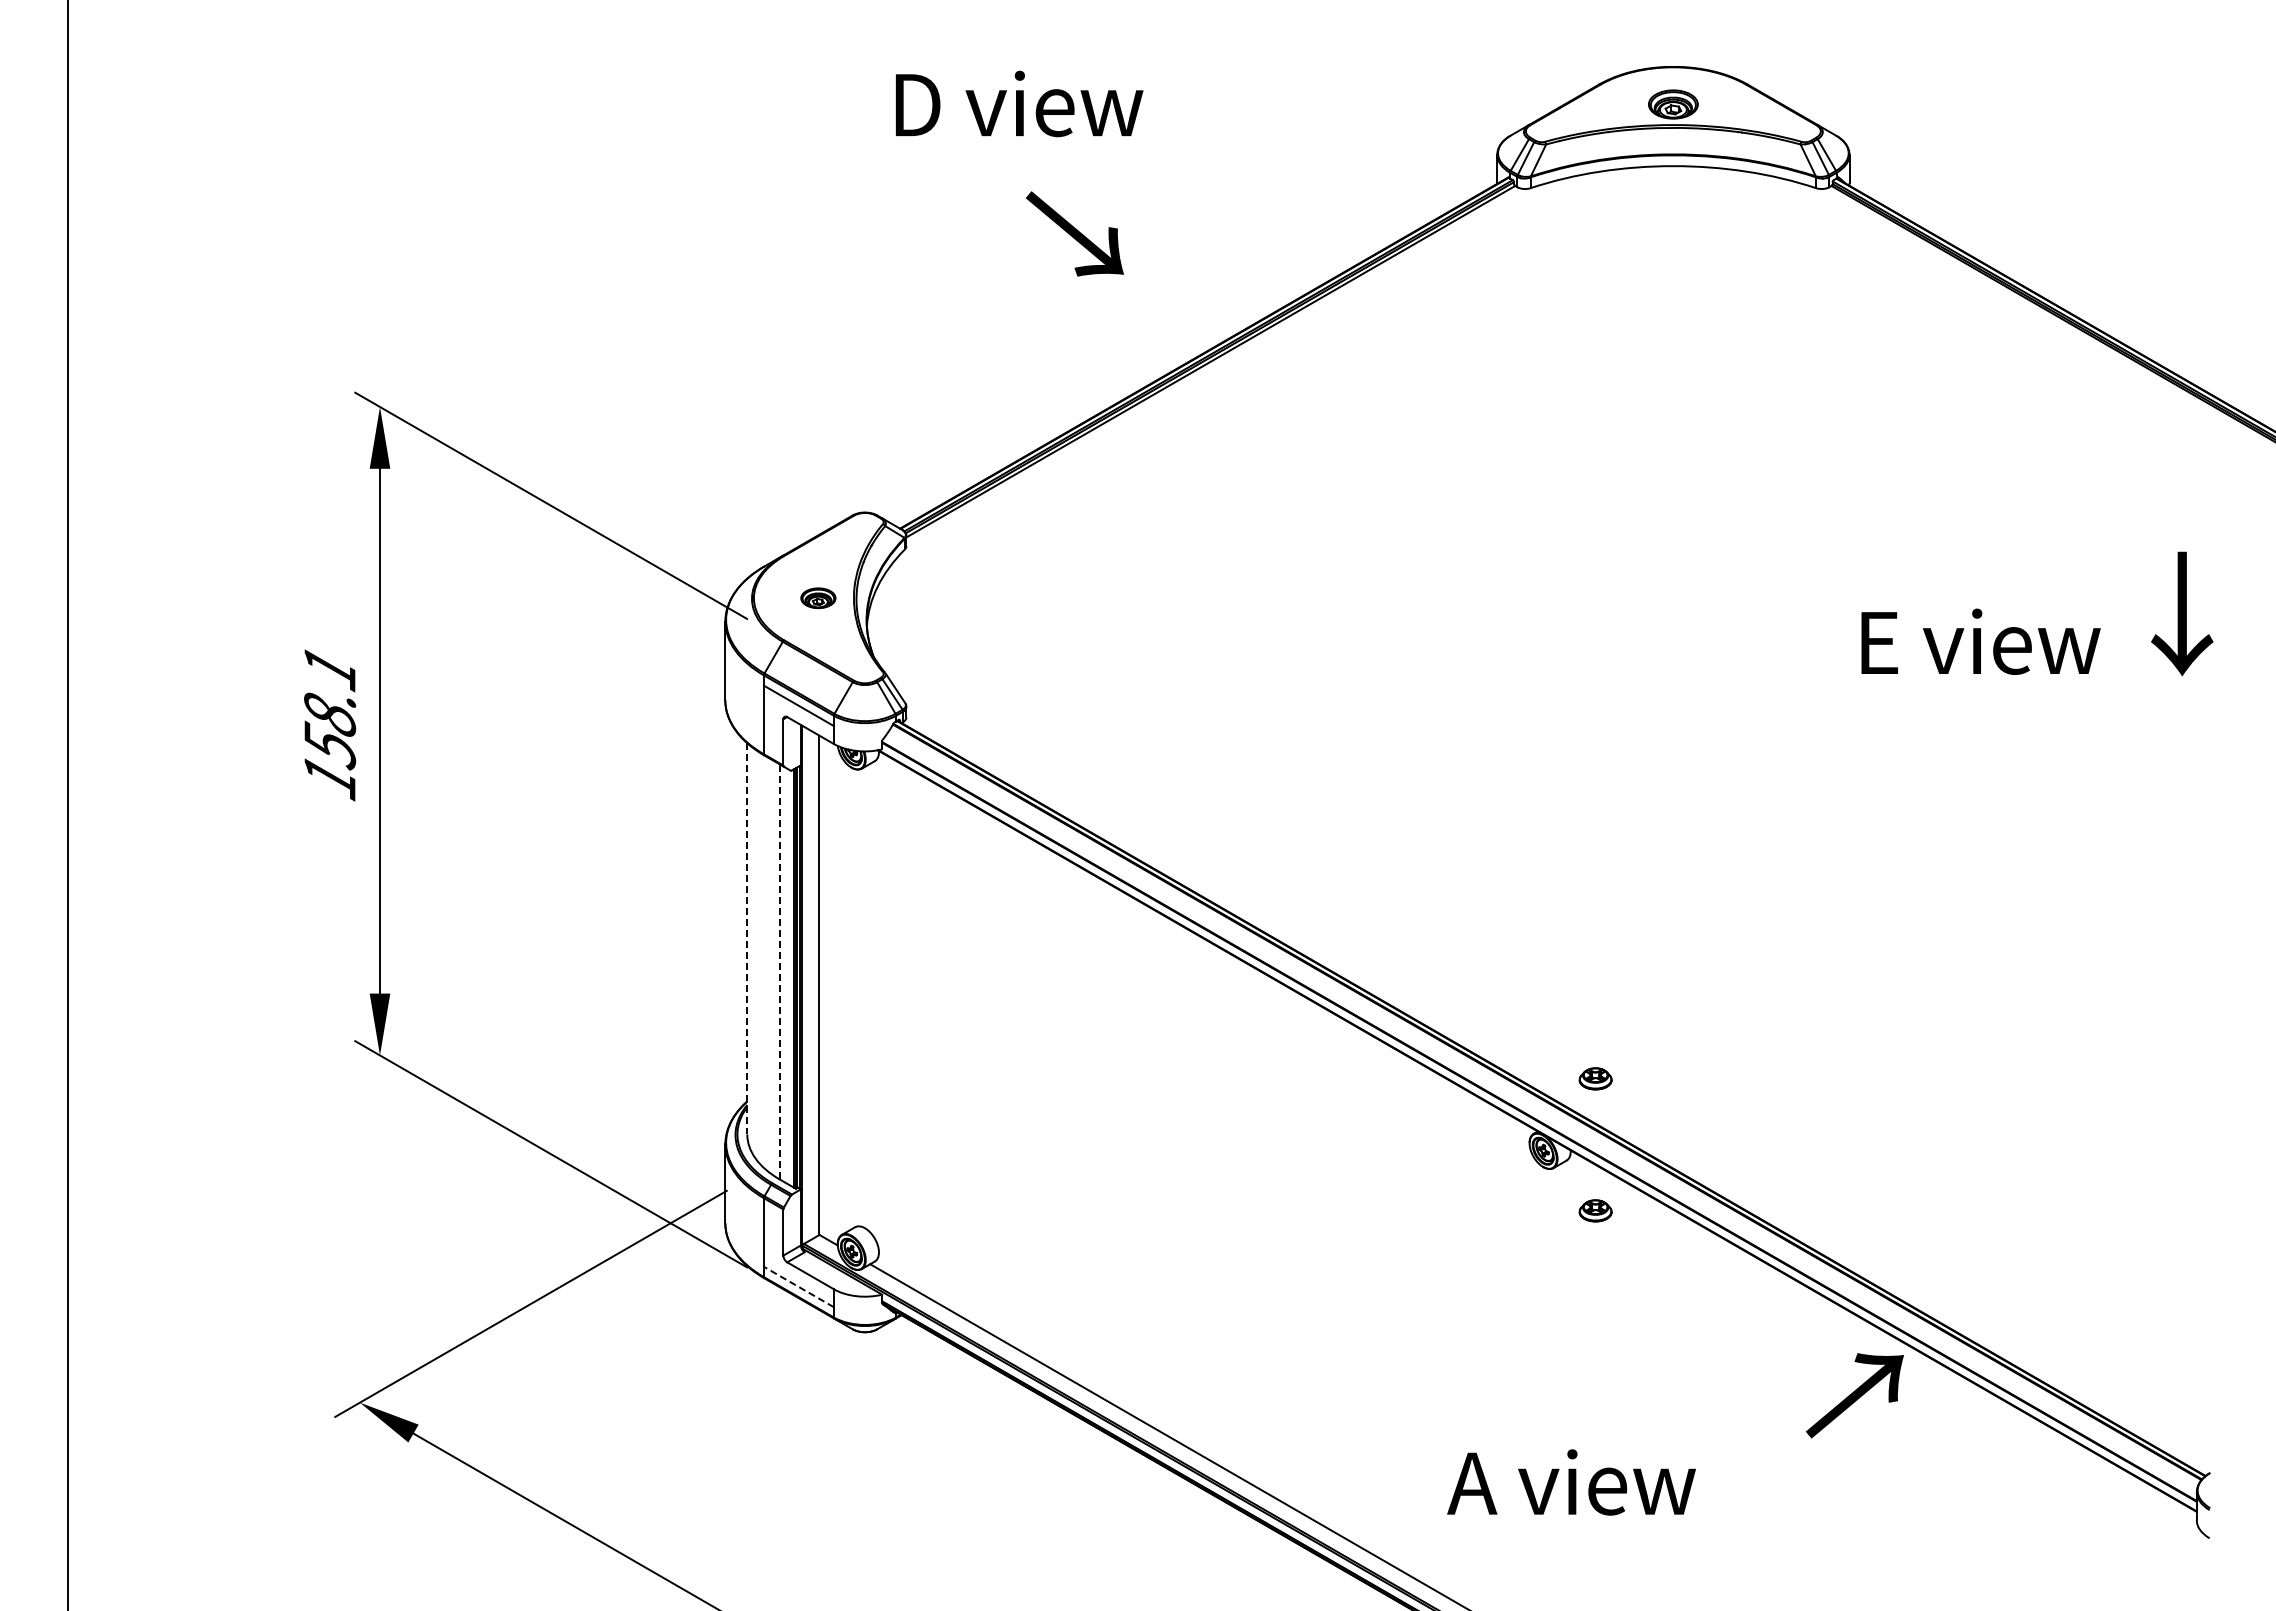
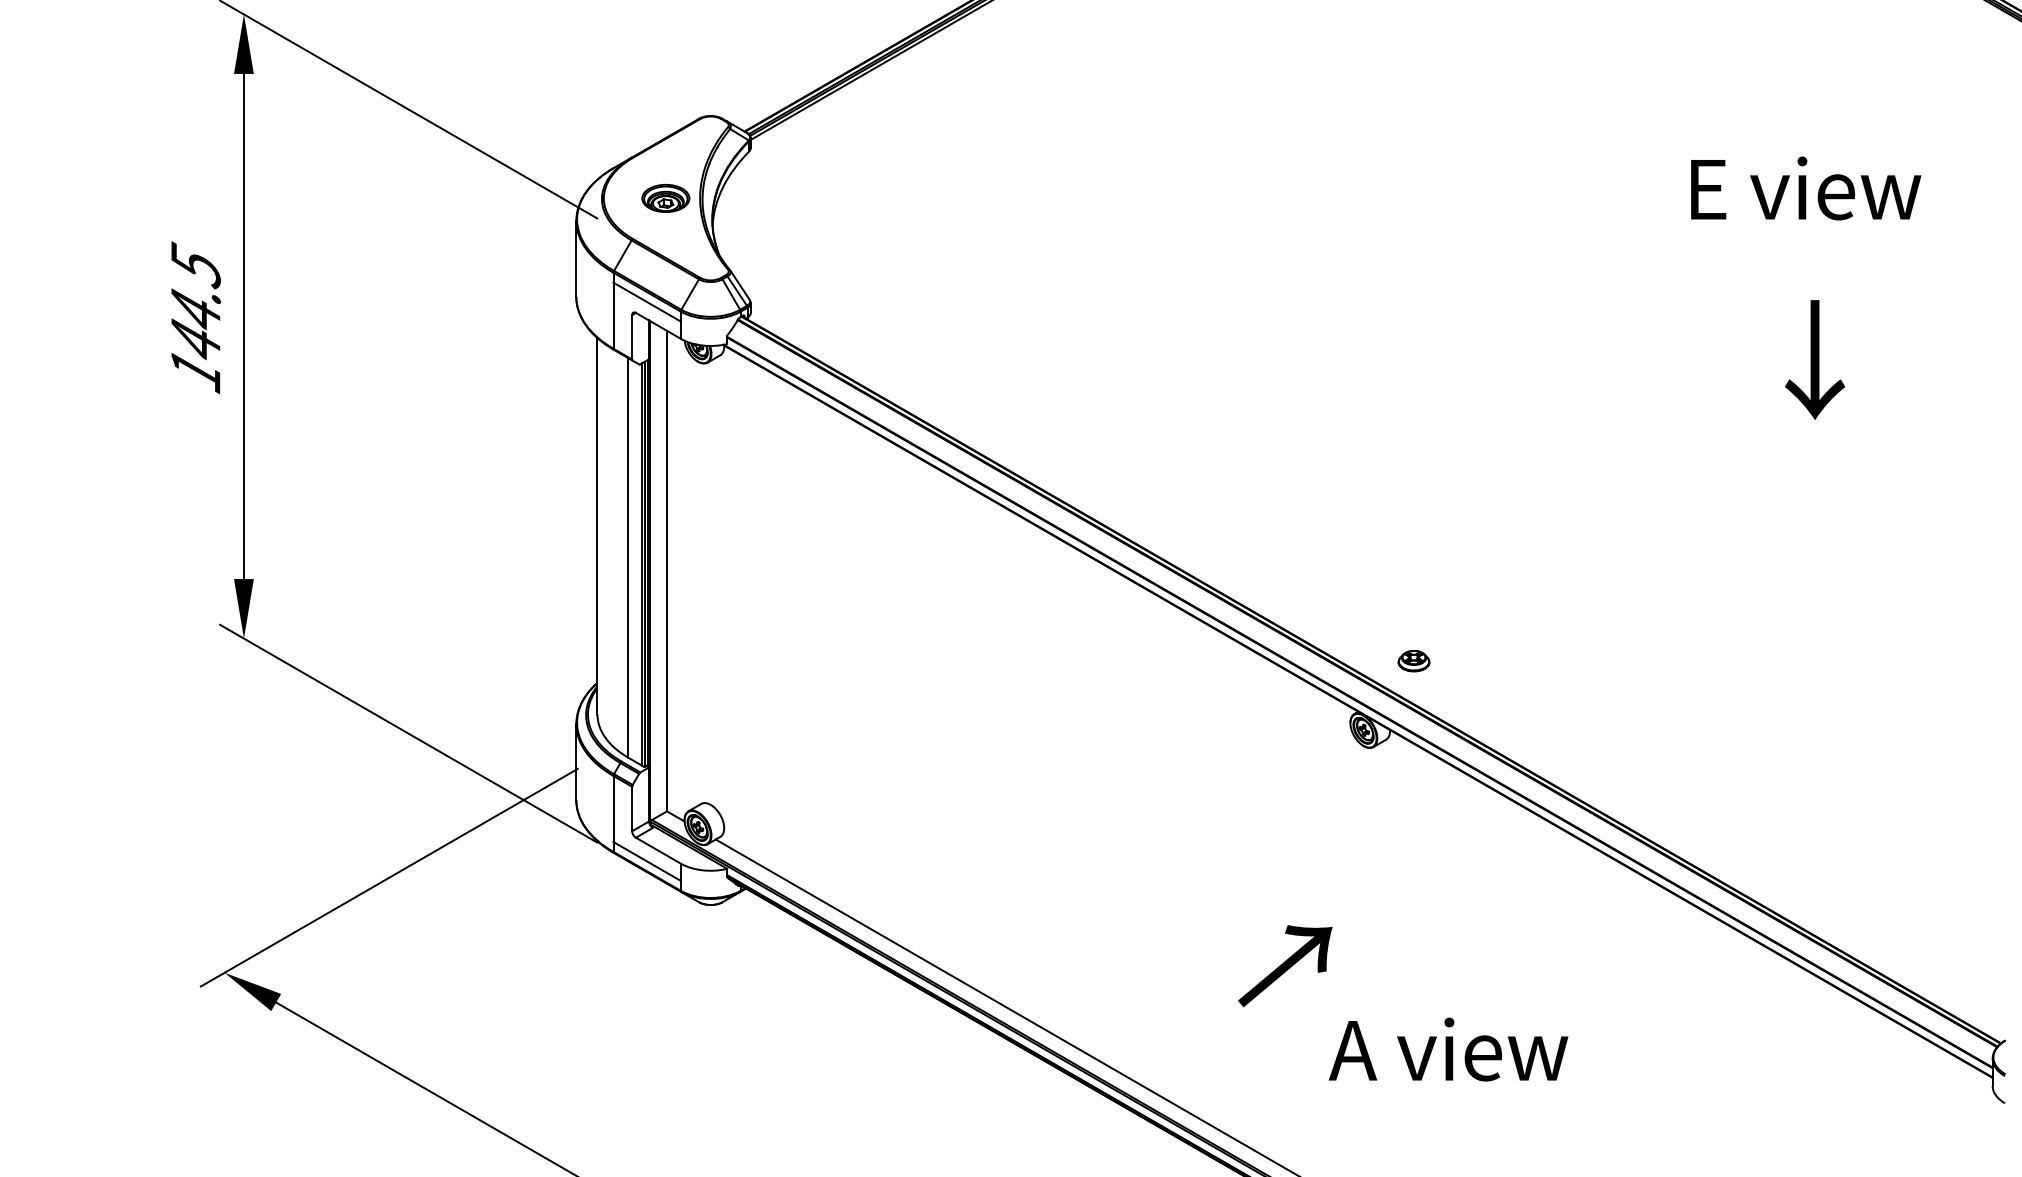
part: (818, 598) -> (666, 198), size x1.43
text: (2182, 613) -> (1815, 359), moved
text: (1980, 641) -> (1805, 188), moved
text: (330, 706) -> (196, 302), 158.1 -> 144.5
line: (747, 938) -> (597, 526), dashed -> solid
line: (779, 971) -> (628, 557), dashed -> solid
part: (1595, 1210) -> (1413, 787), removed
line: (798, 1286) -> (646, 860), dashed -> solid
text: (1854, 1395) -> (1284, 965), moved
text: (1571, 1482) -> (1448, 1049), moved

